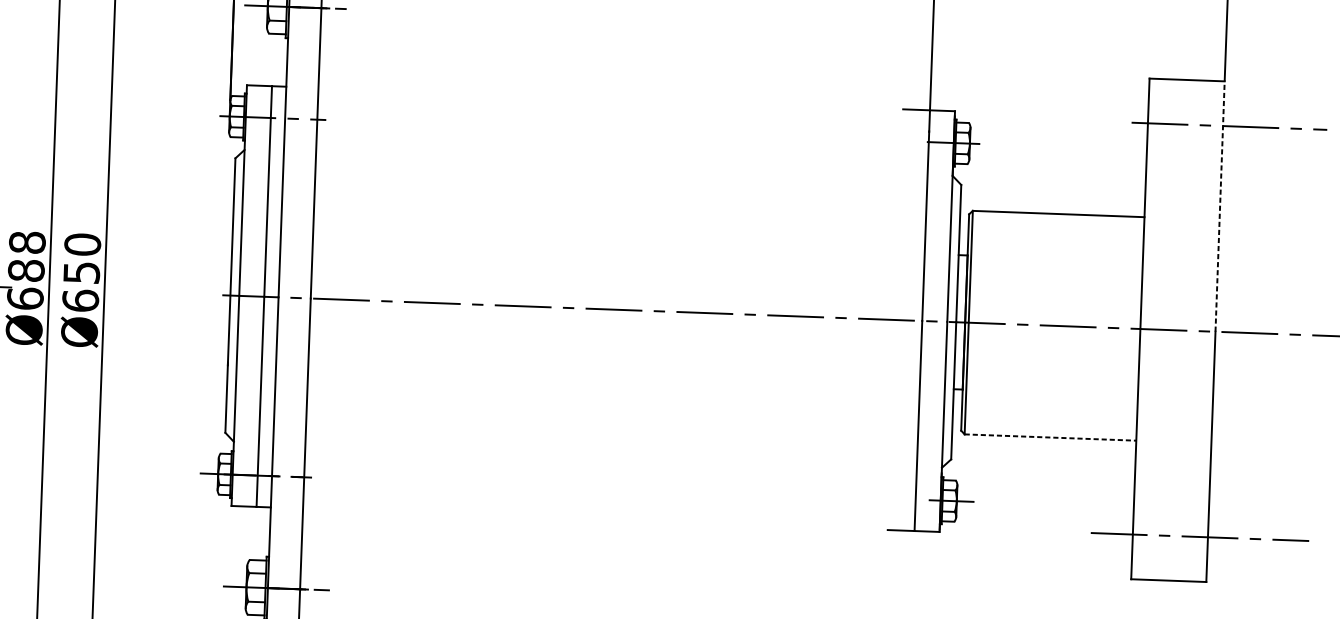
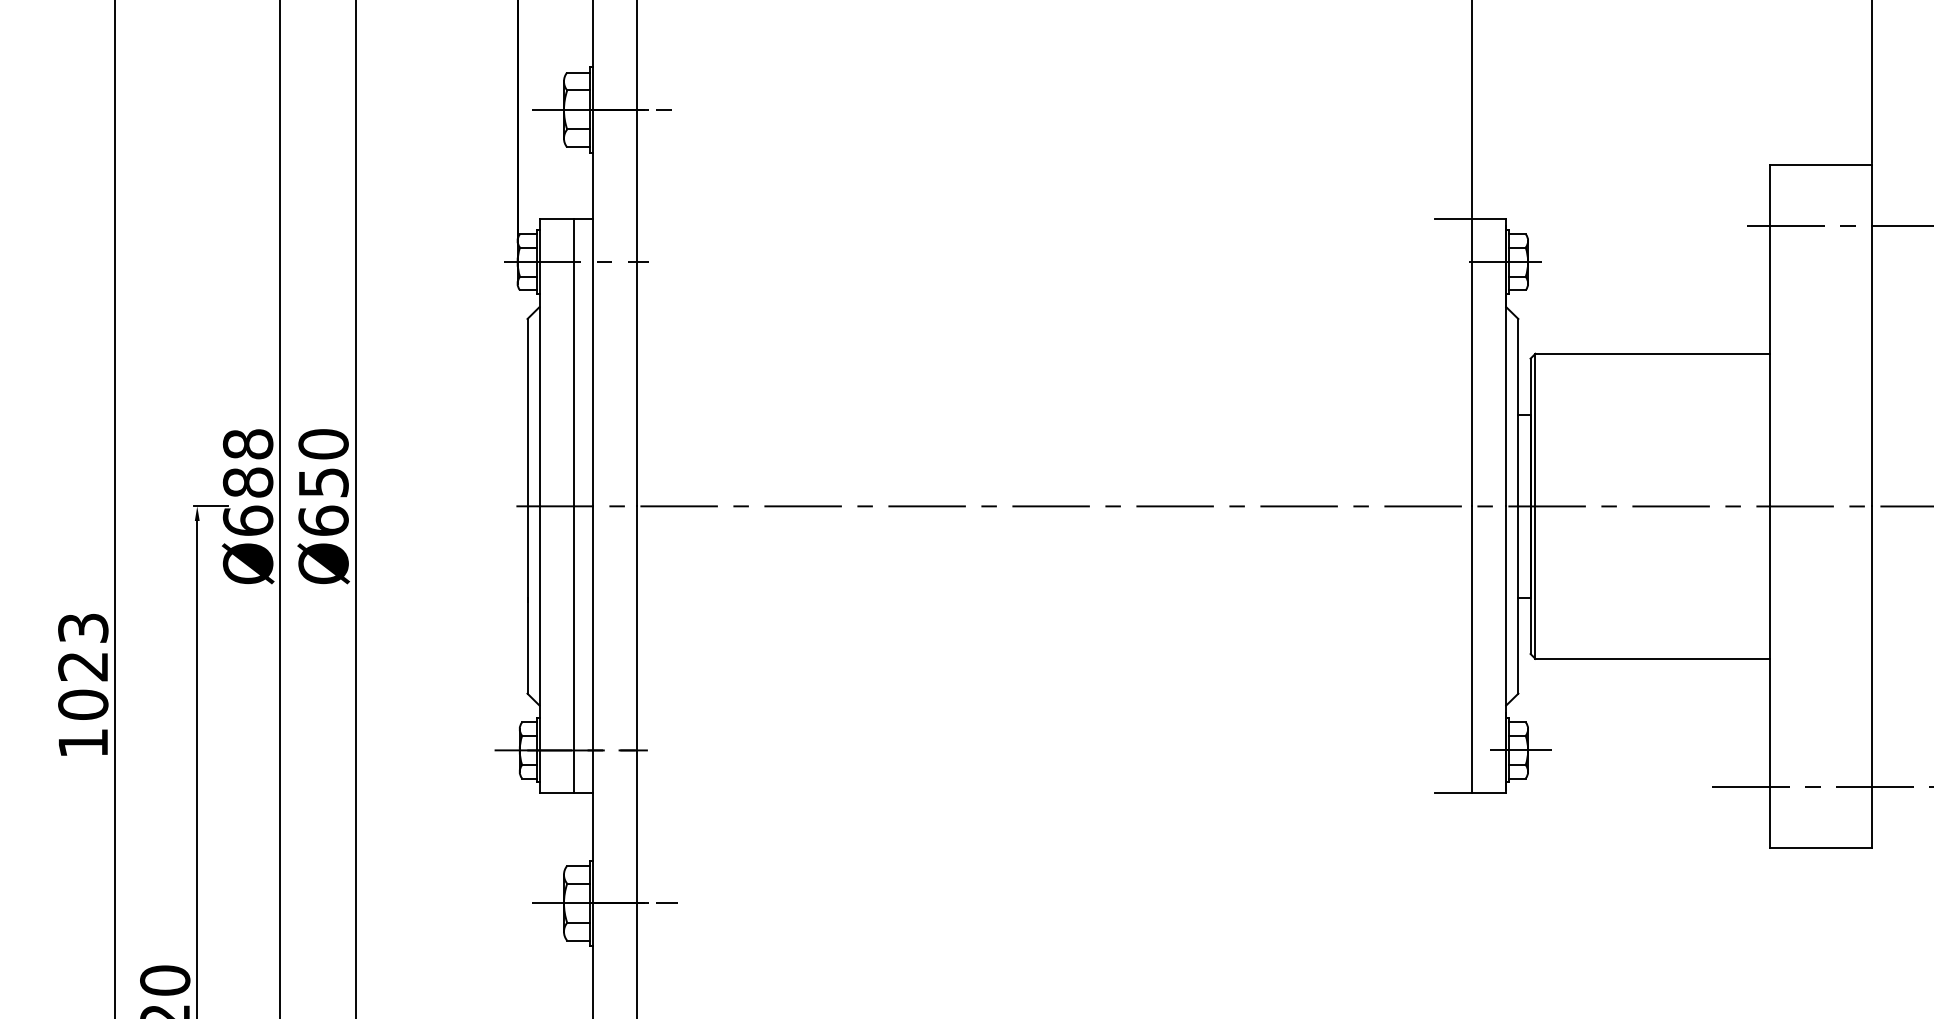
line: (1220, 206) -> (1872, 335), dashed -> solid
line: (1051, 437) -> (1653, 658), dashed -> solid

